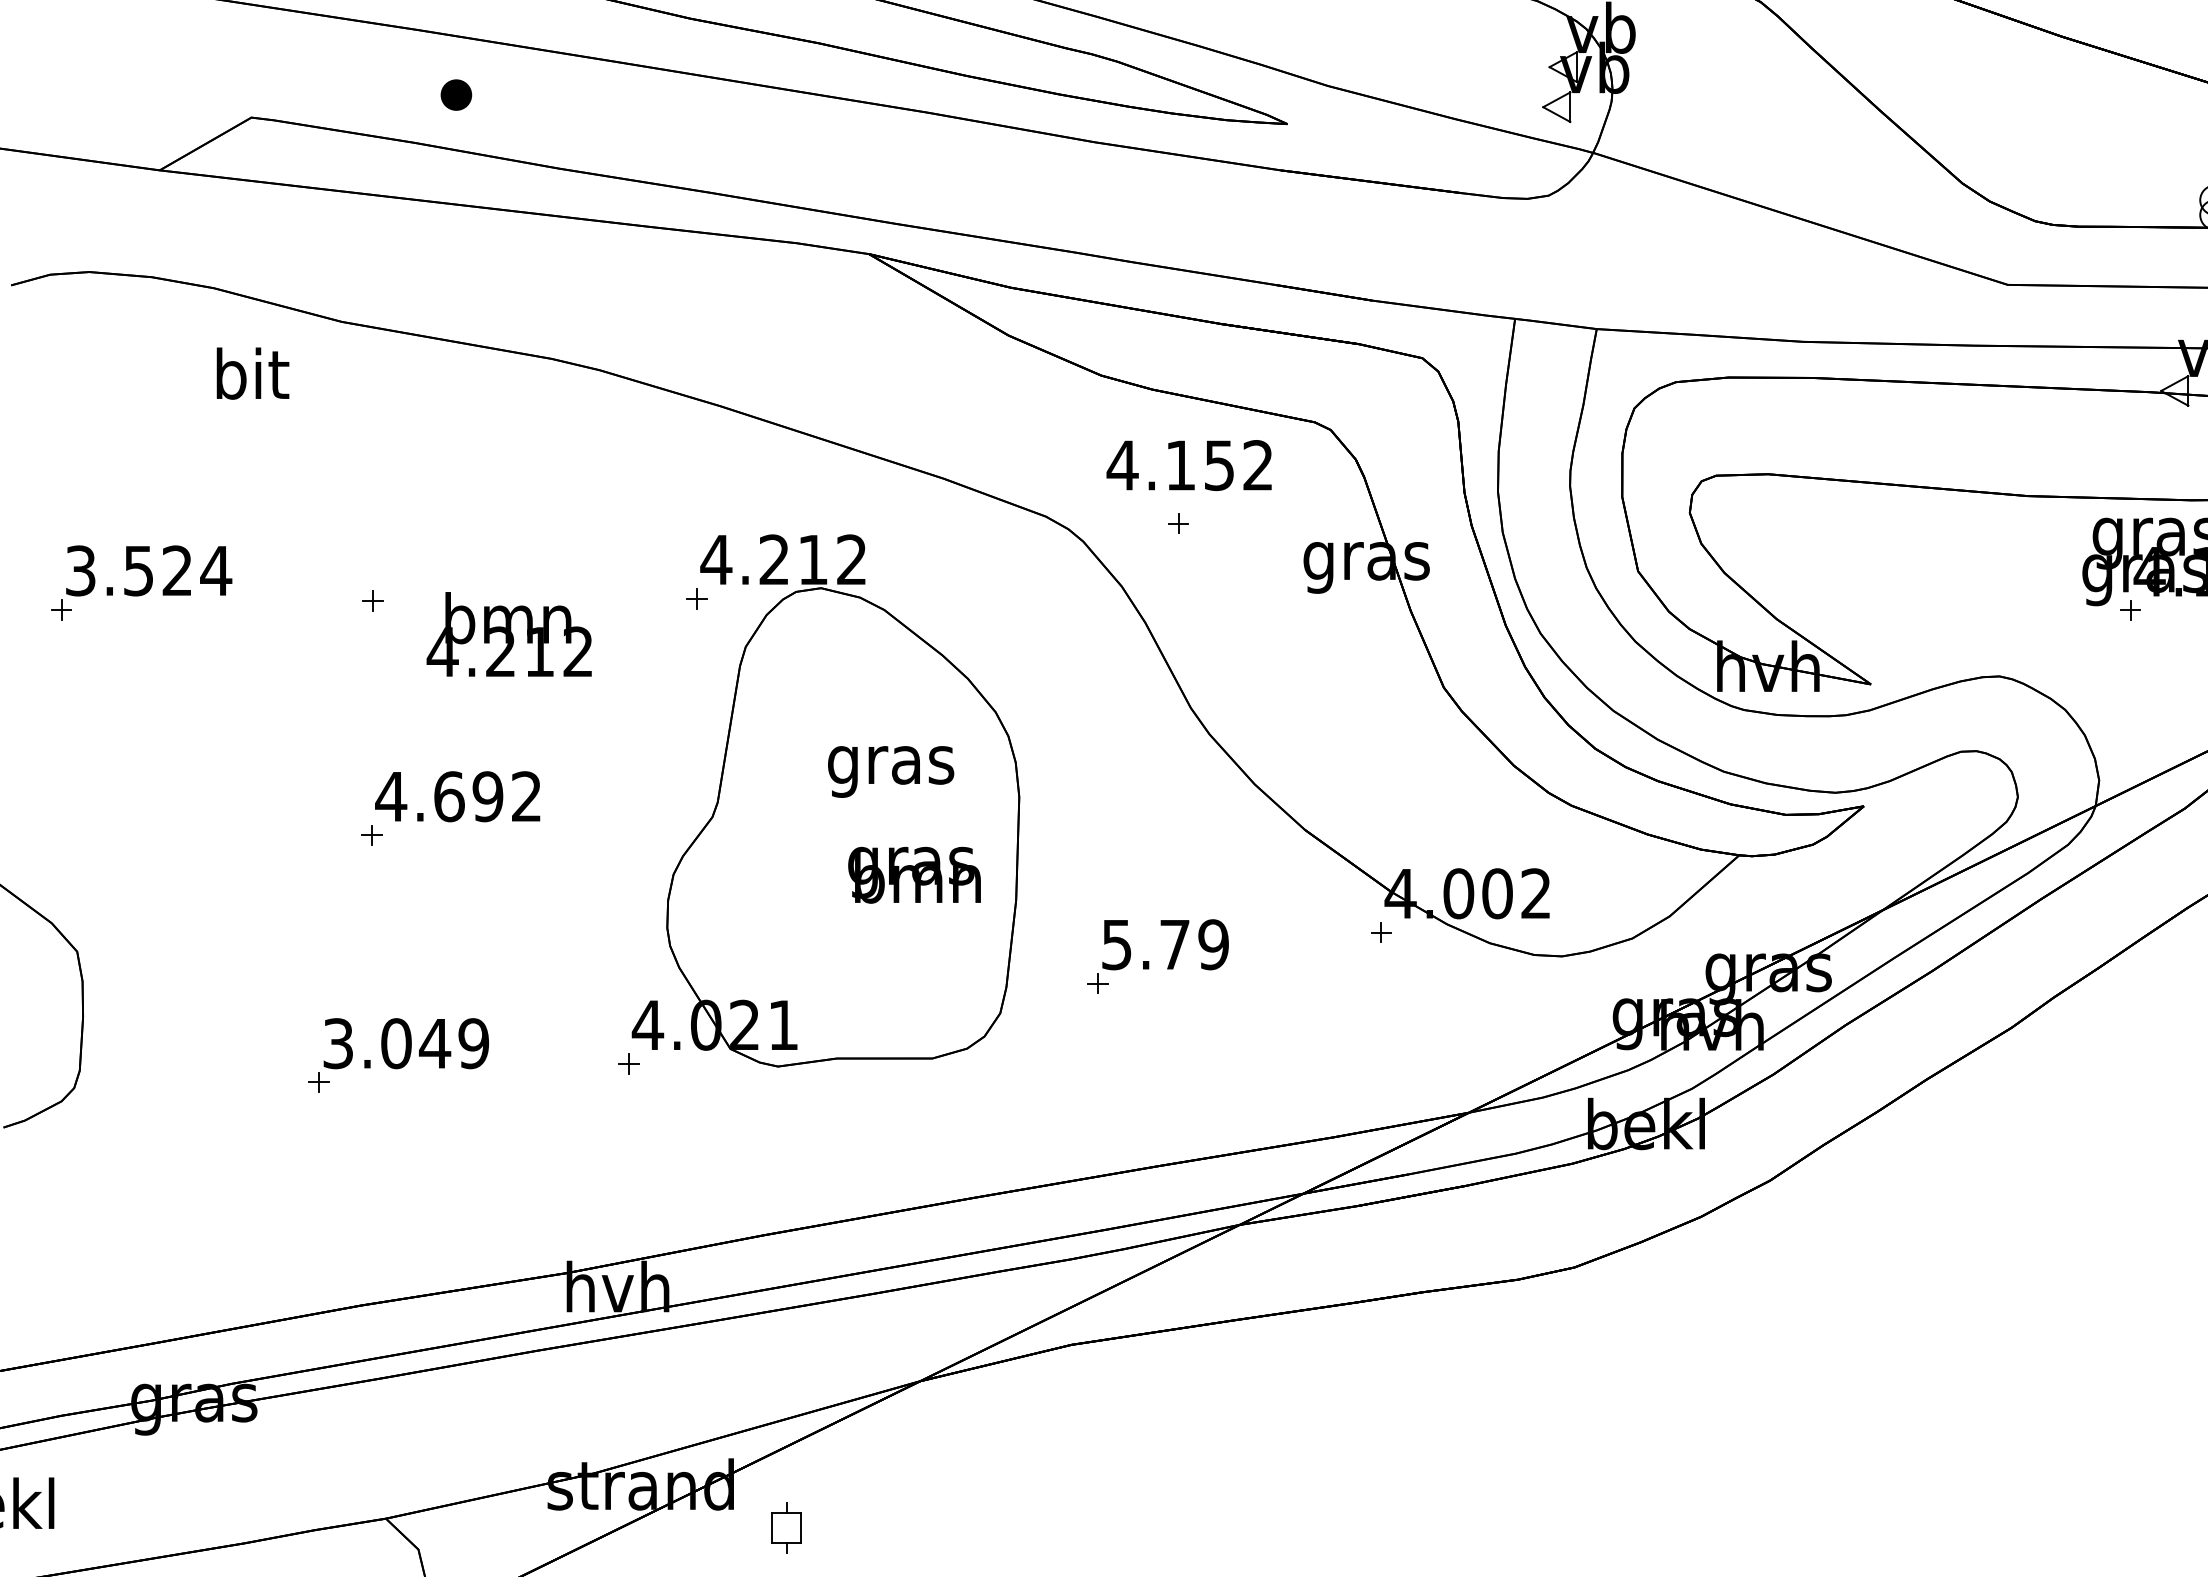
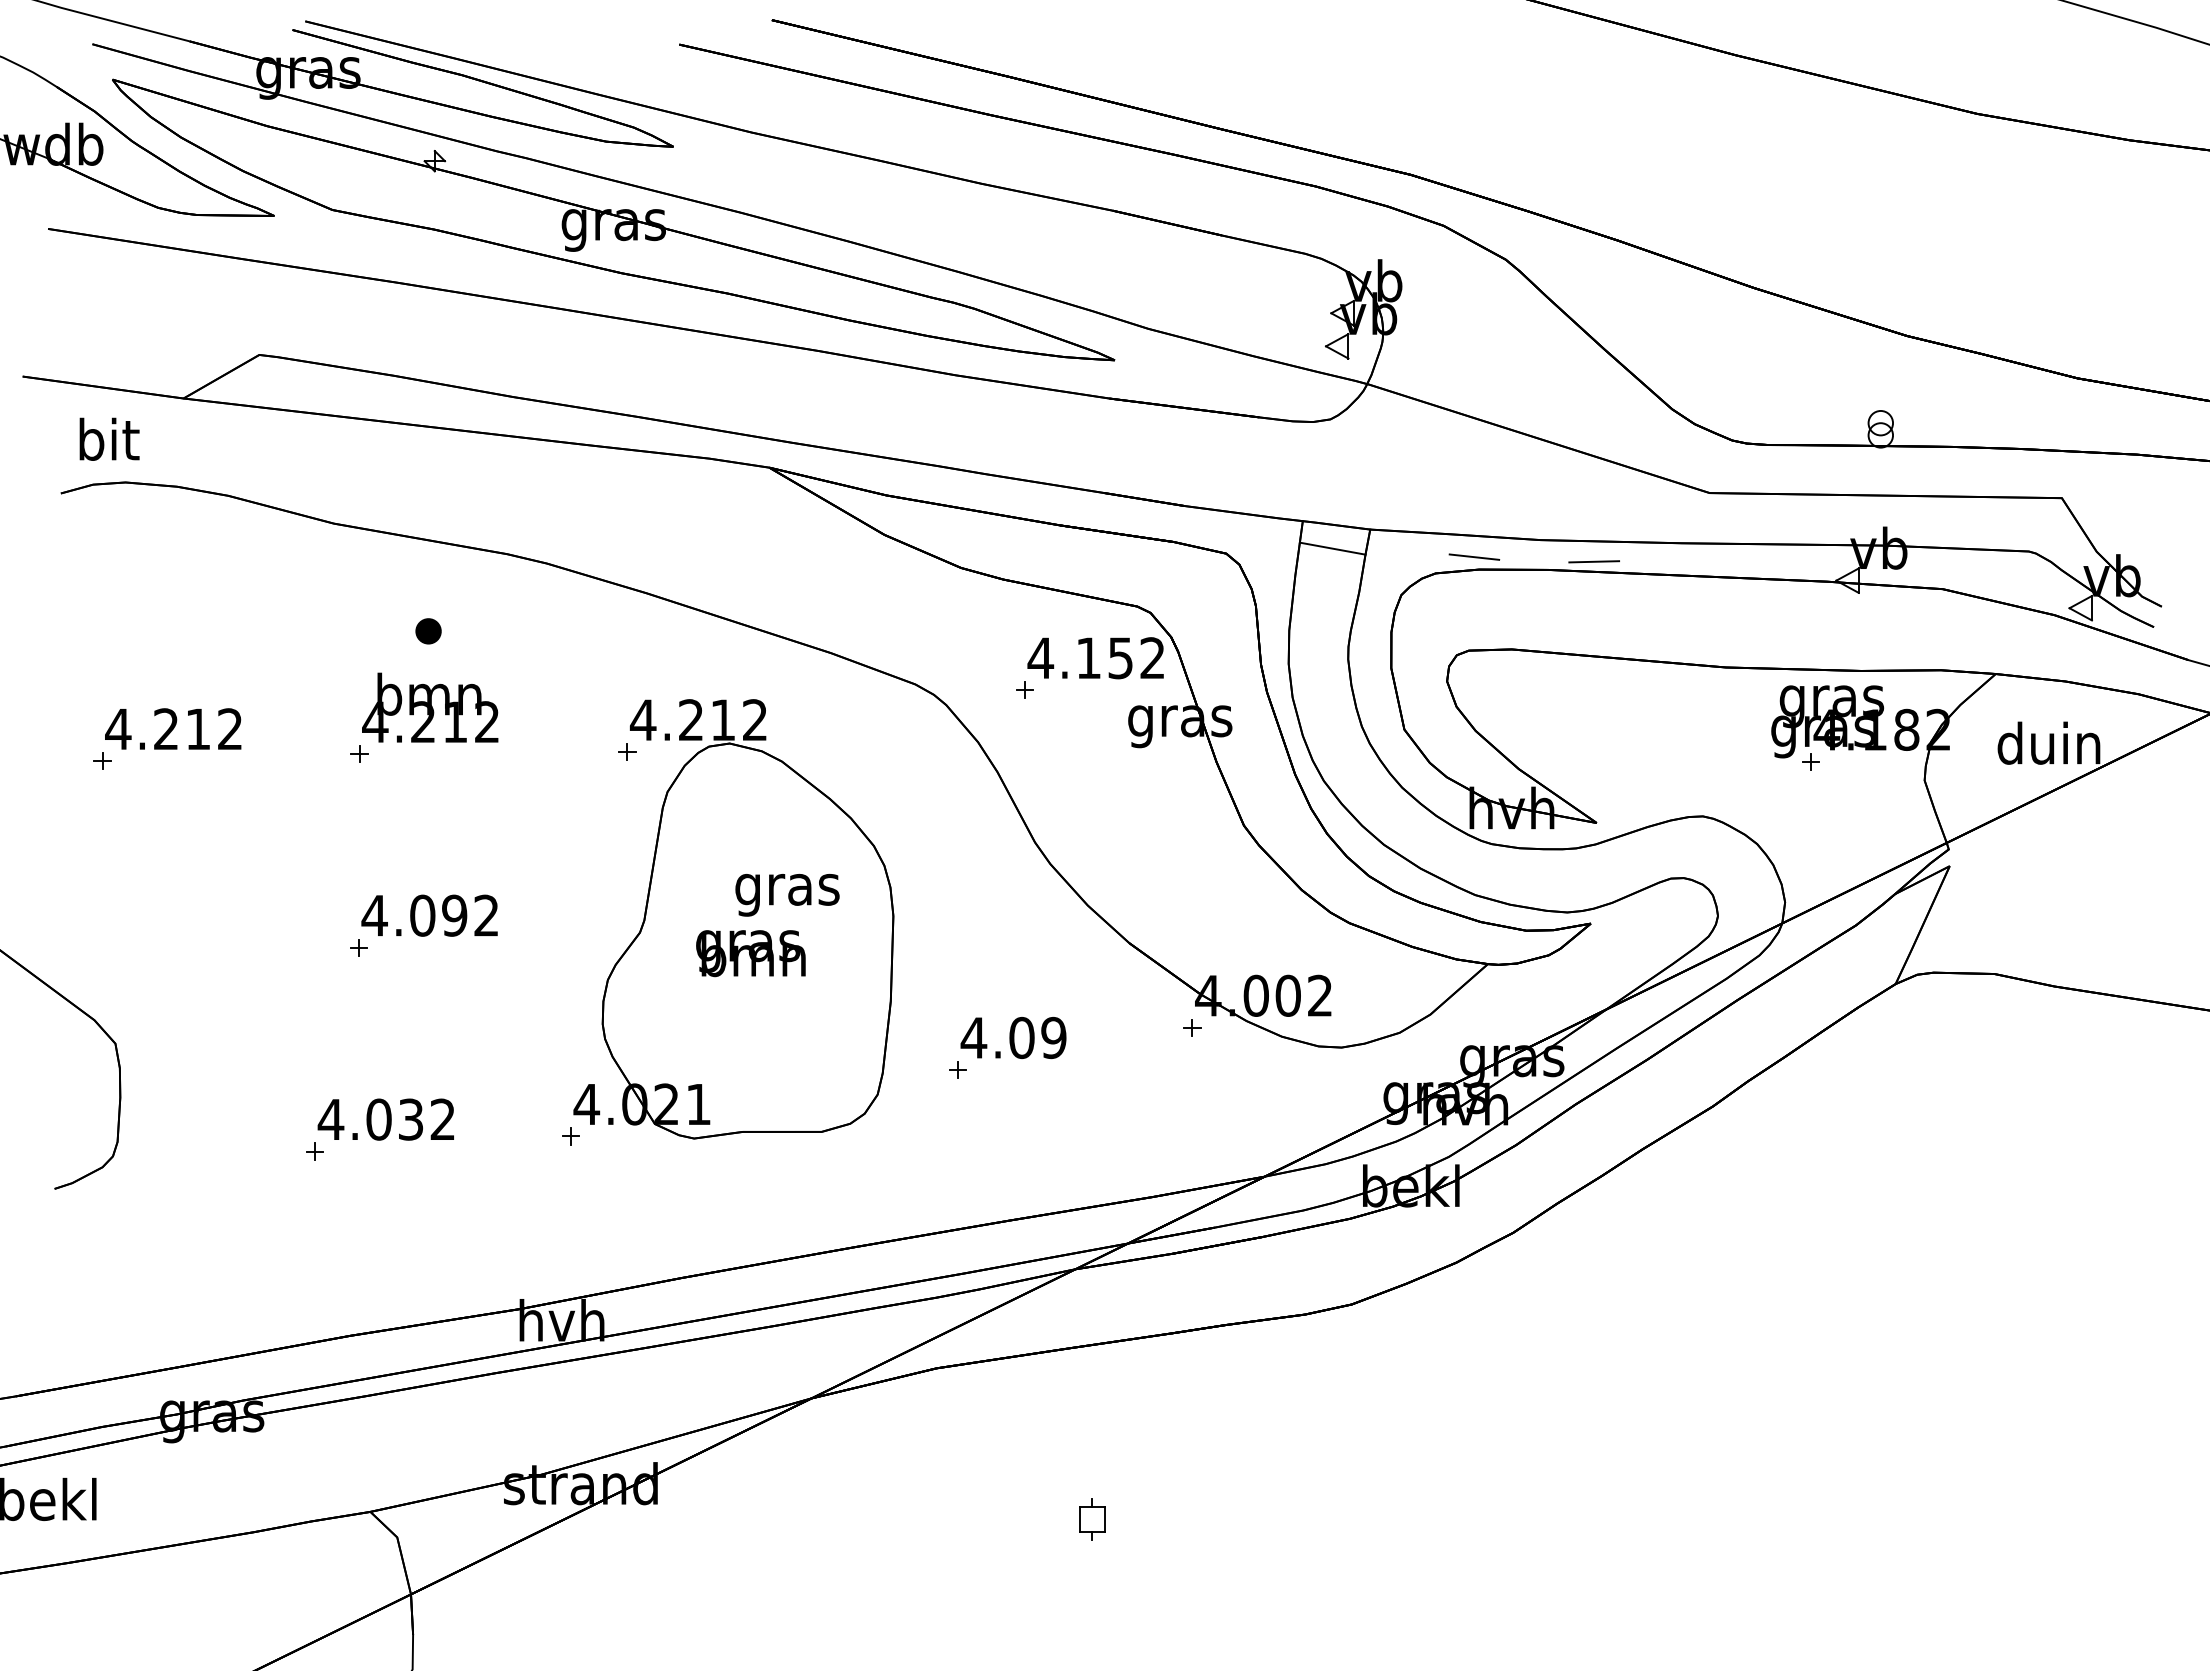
part: (456, 95) -> (428, 631), moved
line: (1551, 352) -> (1332, 548), added
line: (1723, 361) -> (1474, 556), added
line: (1868, 367) -> (1594, 561), added
text: (252, 372) -> (109, 438), moved
text: (1188, 465) -> (1095, 658), moved
text: (148, 571) -> (174, 729), 3.524 -> 4.212
text: (509, 634) -> (430, 707), moved
text: (449, 796) -> (422, 915), 4.692 -> 4.092
text: (914, 875) -> (750, 953), moved
text: (1145, 944) -> (997, 1037), 5.79 -> 4.09
text: (405, 1043) -> (386, 1119), 3.049 -> 4.032
part: (786, 1527) -> (1092, 1519), moved

